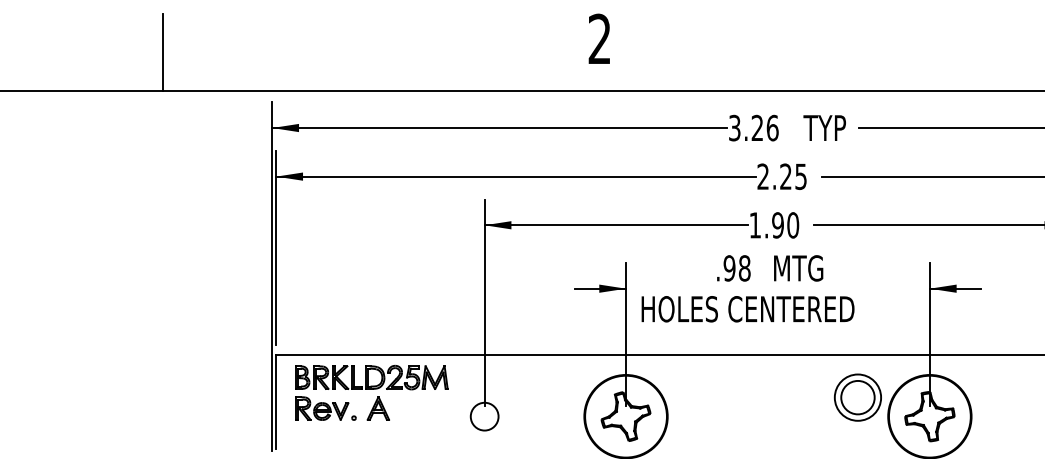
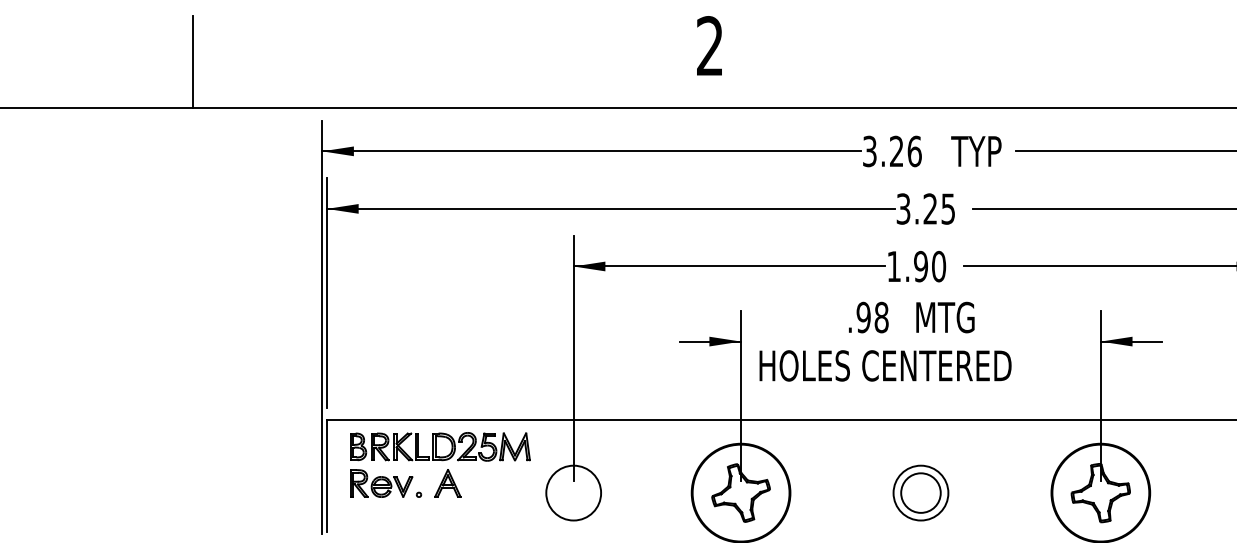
text: (762, 176) -> (902, 208), 2.25 -> 3.25
part: (857, 397) -> (920, 492), moved
circle: (484, 416) -> (573, 492), size x1.67

